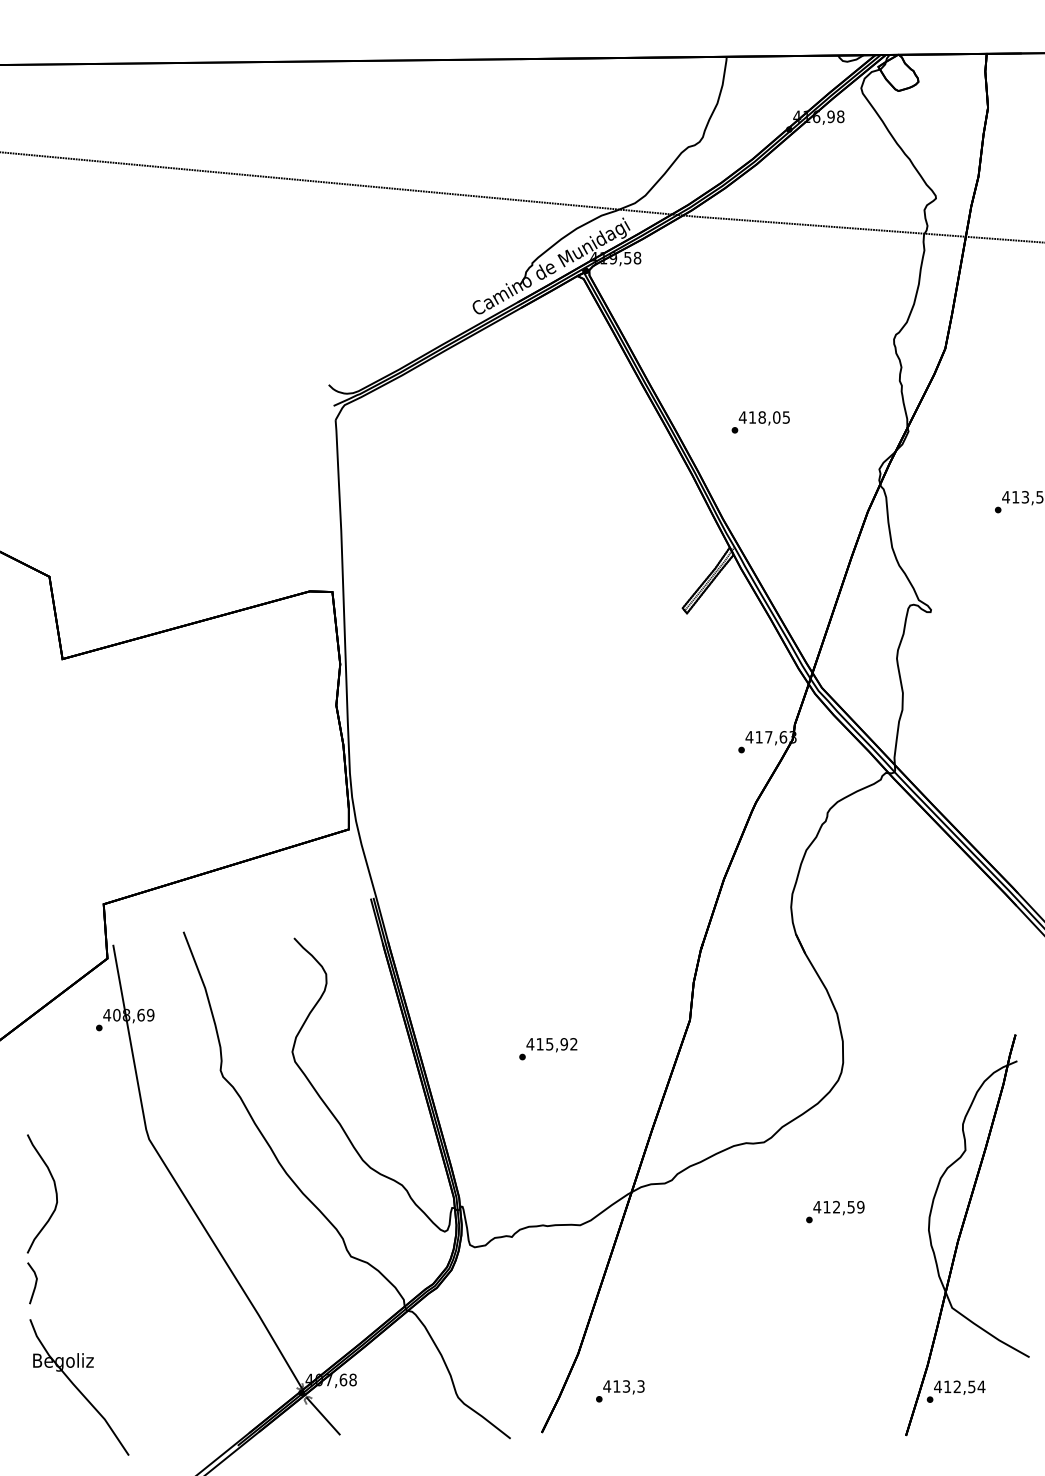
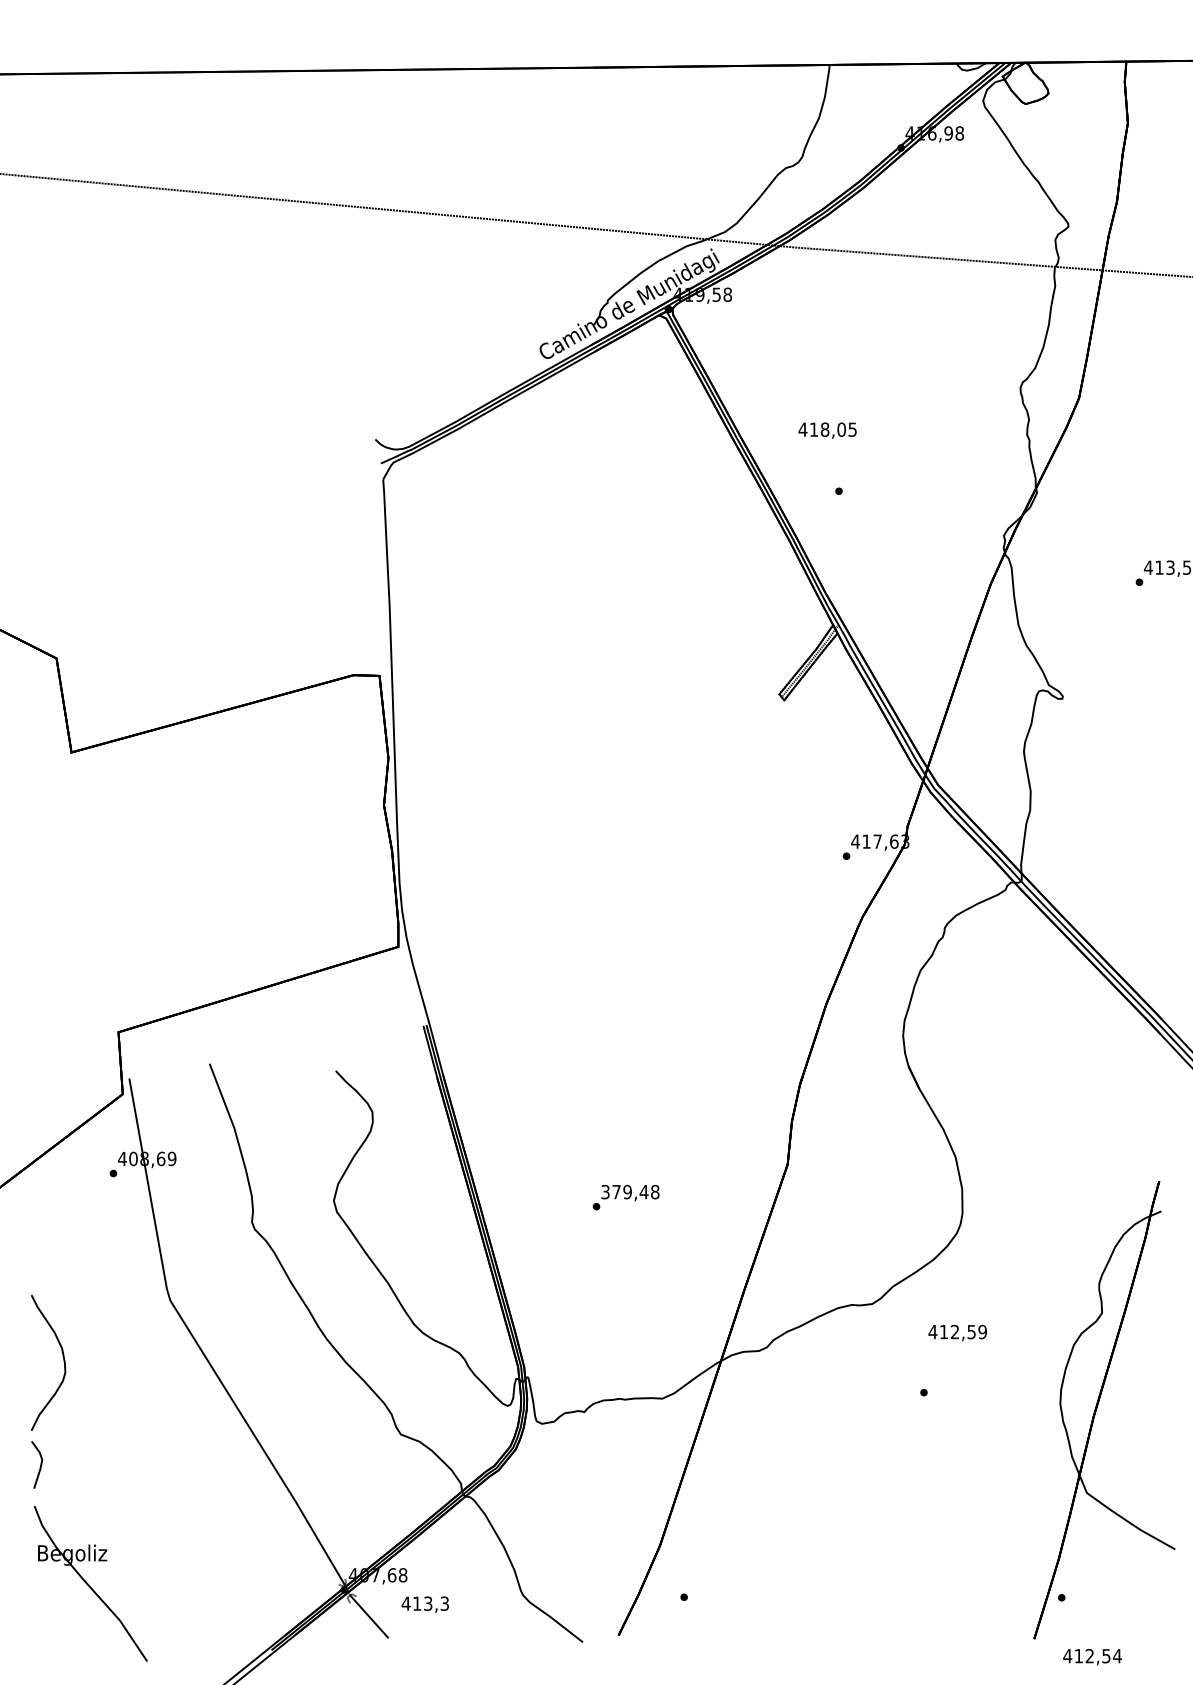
text: (764, 418) -> (827, 430), moved
text: (552, 1043) -> (630, 1191), 415,92 -> 379,48
text: (838, 1207) -> (957, 1332), moved
text: (623, 1387) -> (424, 1604), moved
text: (959, 1388) -> (1092, 1657), moved

